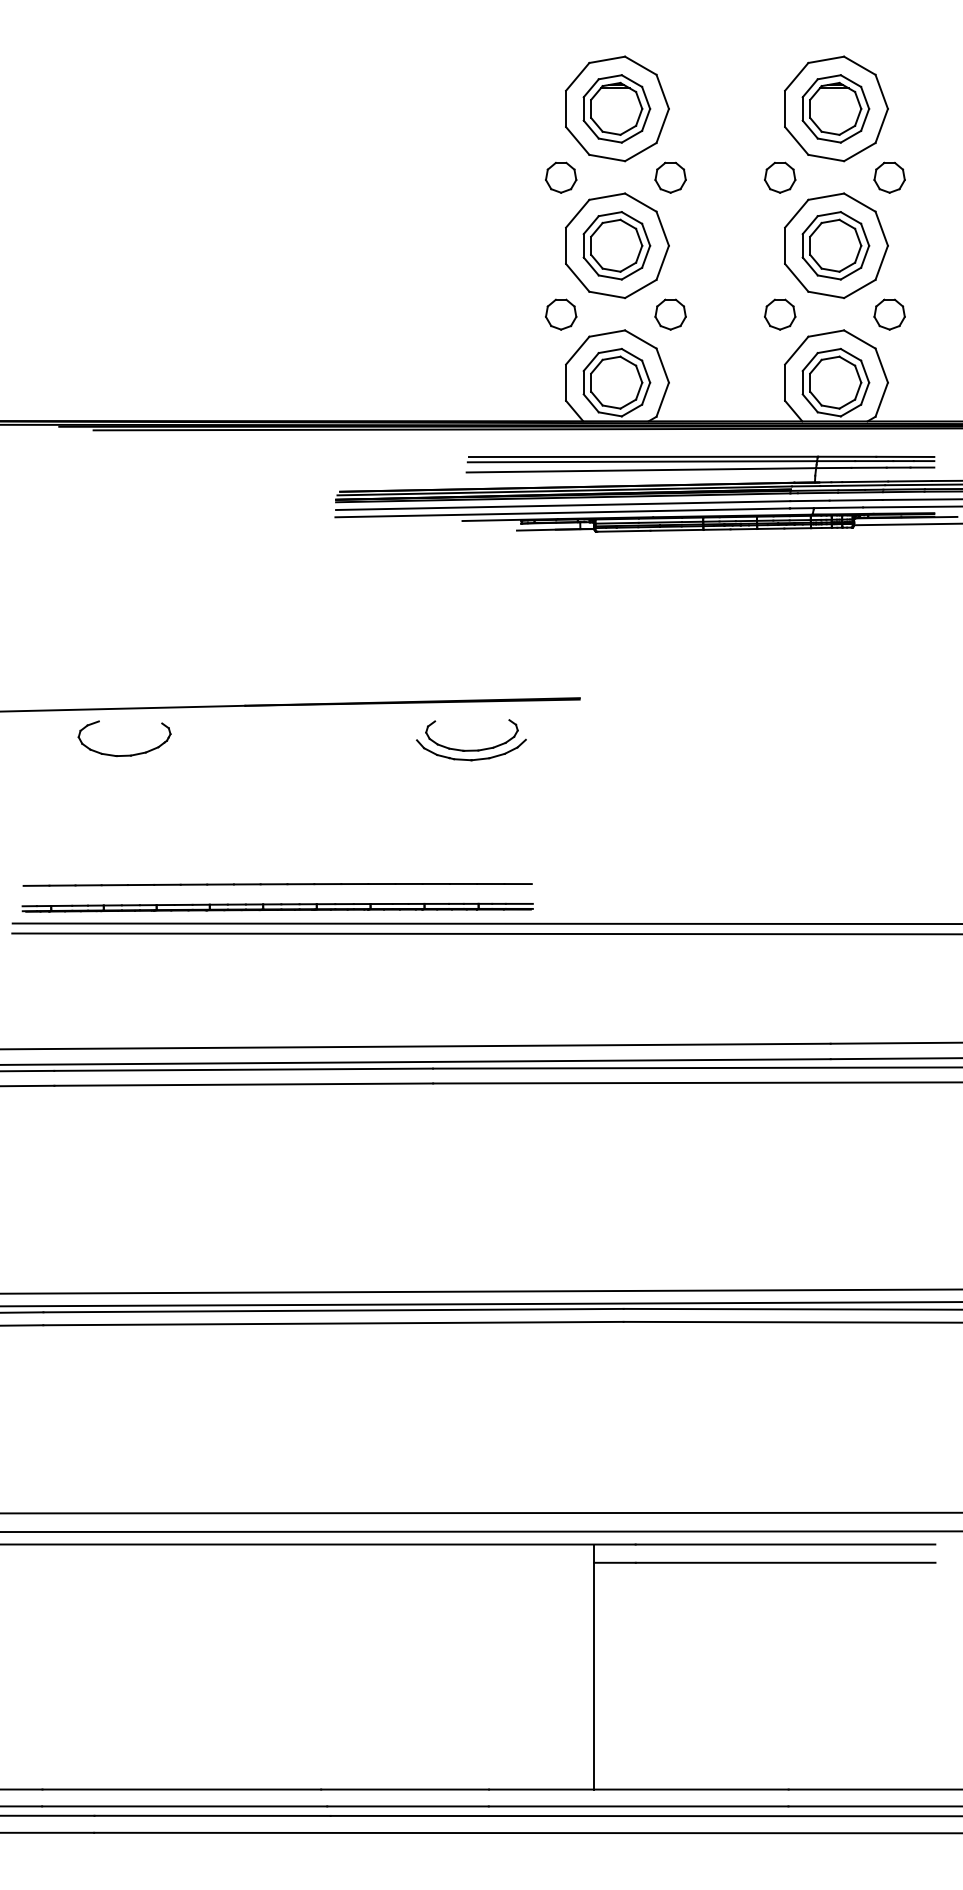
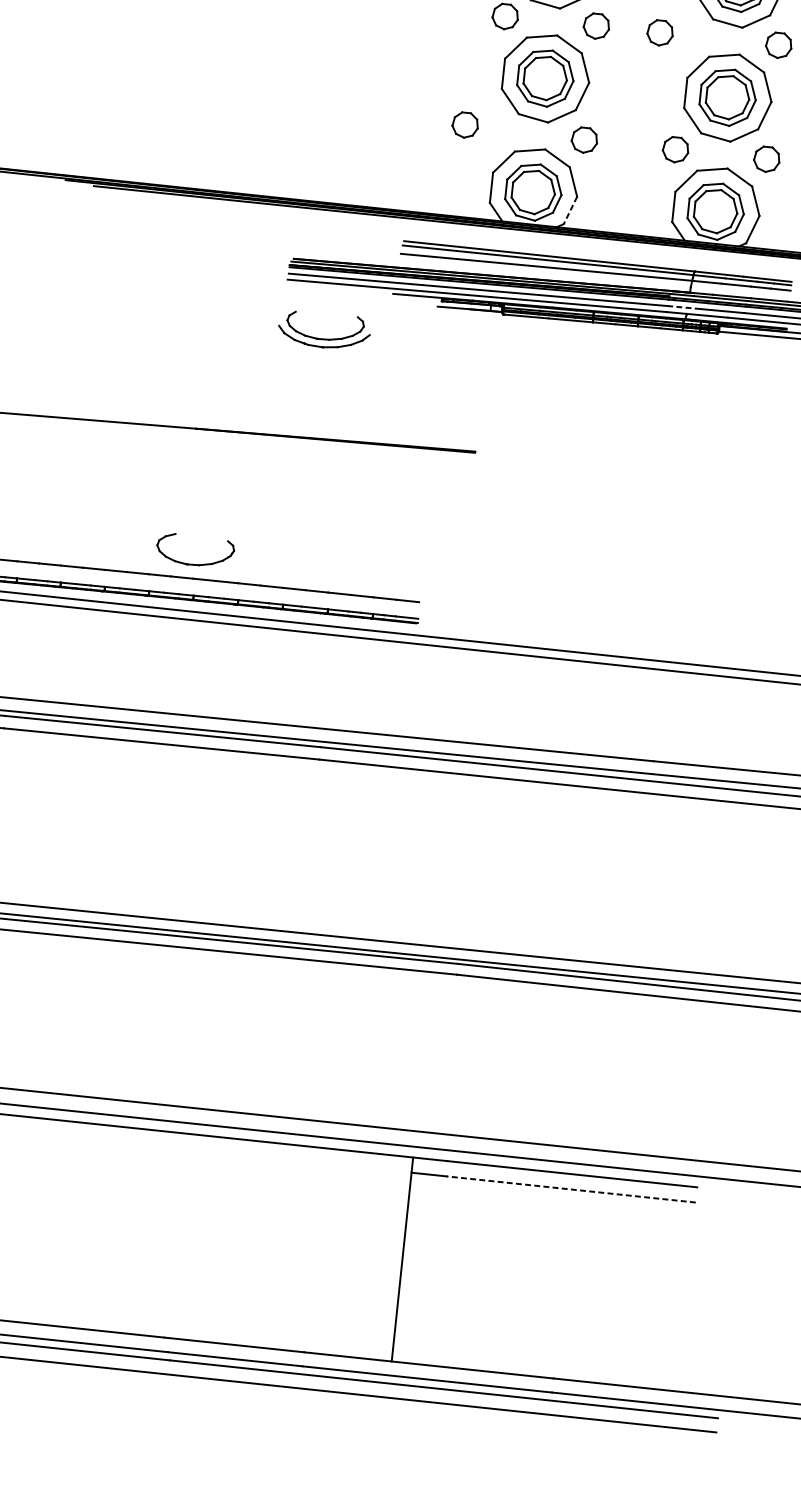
part: (780, 177) -> (660, 32), moved
part: (561, 314) -> (465, 125), moved
line: (662, 400) -> (570, 211), solid -> dashed
line: (809, 500) -> (683, 307), solid -> dashed
part: (471, 749) -> (323, 338), moved
part: (124, 754) -> (193, 563), moved
line: (785, 1562) -> (570, 1189), solid -> dashed

